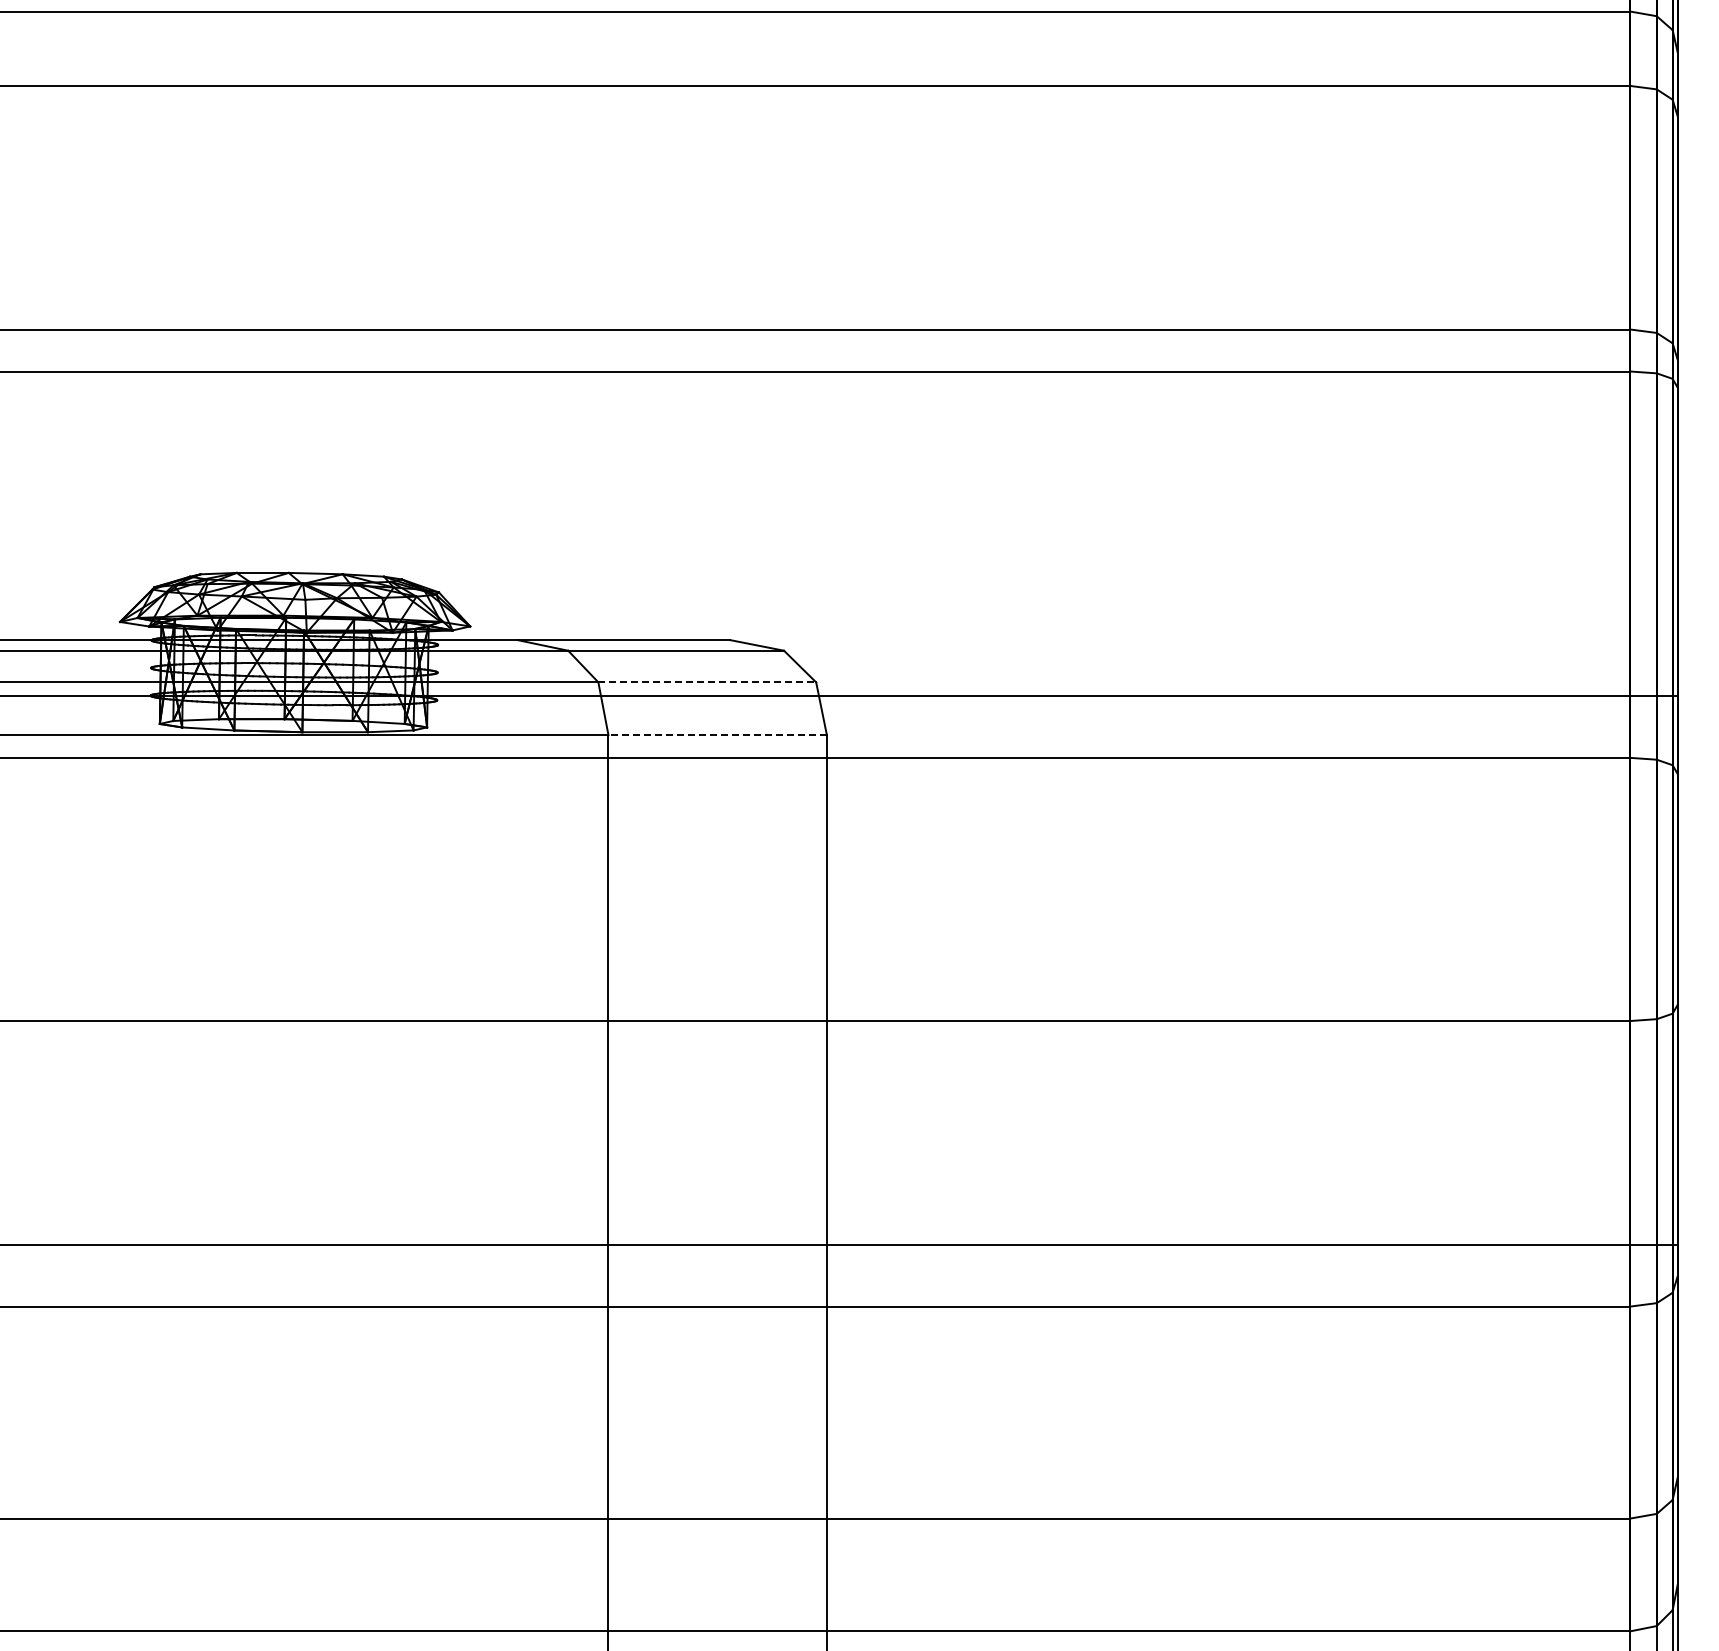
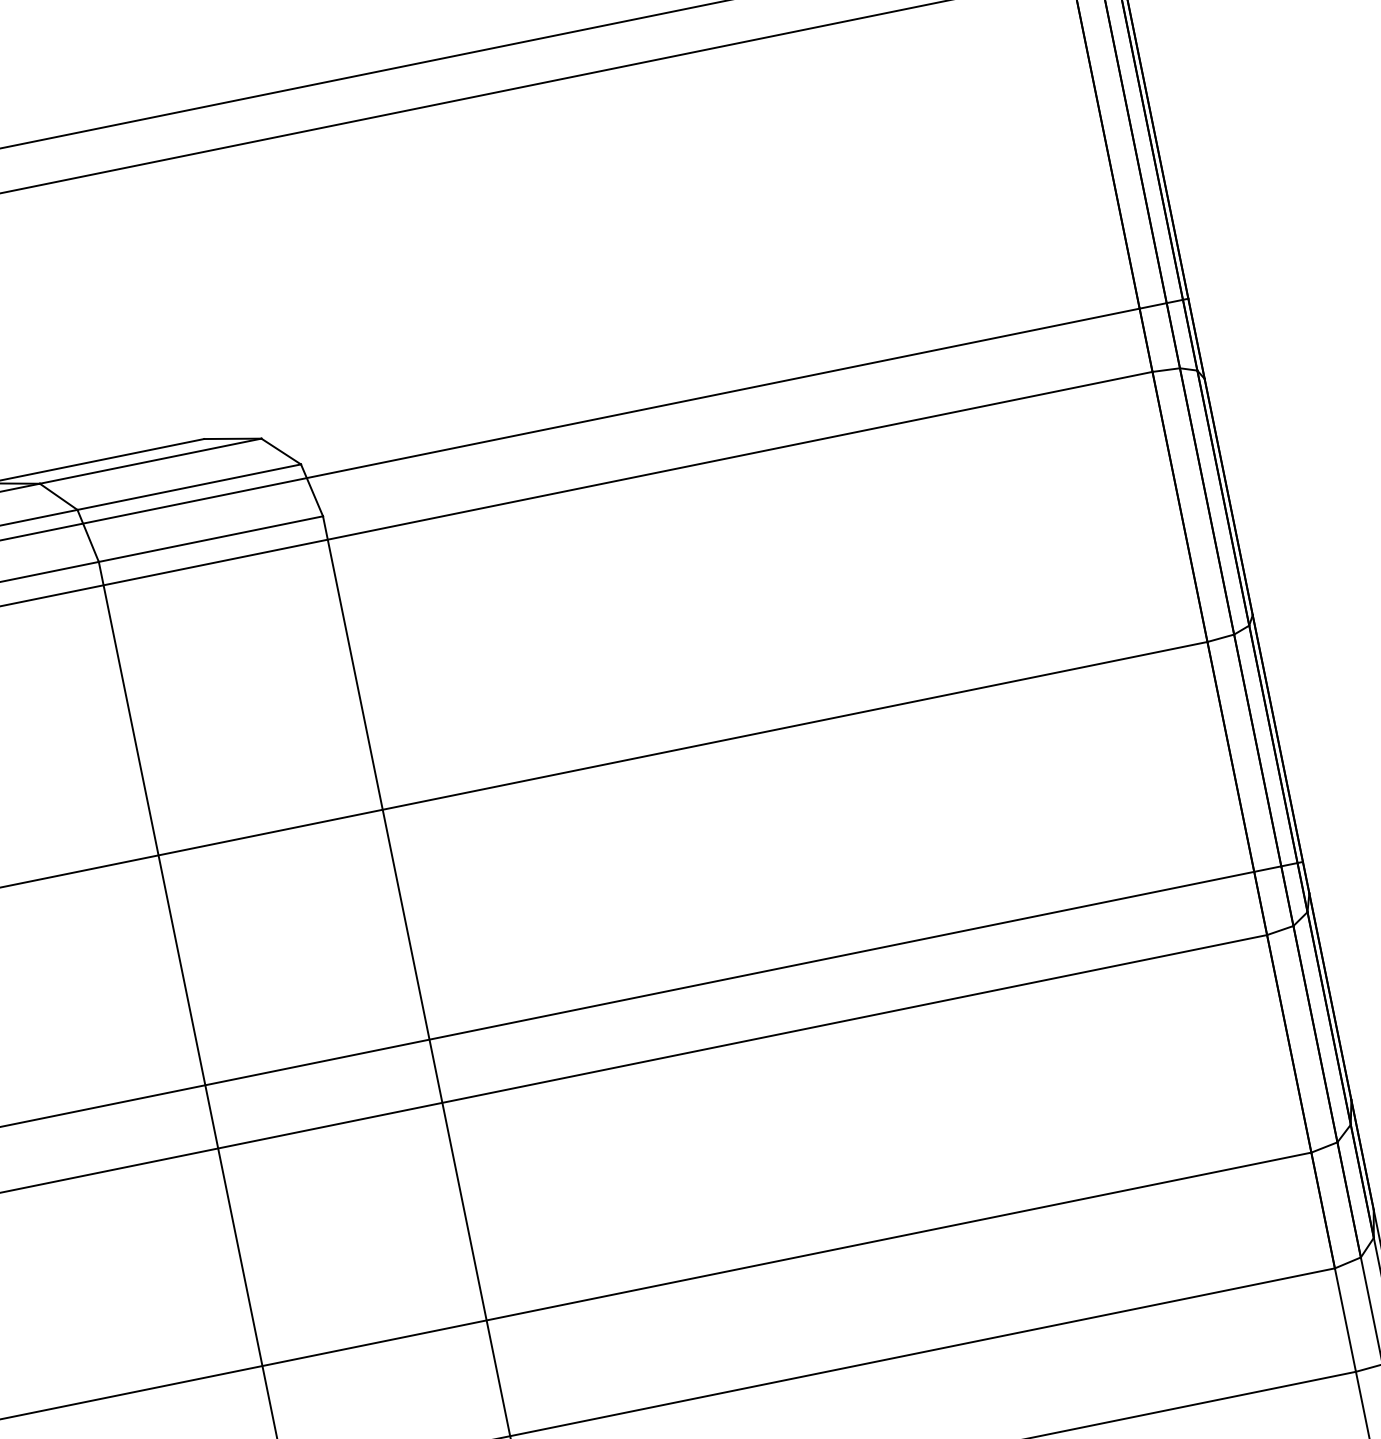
line: (707, 682) -> (189, 487), dashed -> solid
line: (717, 735) -> (210, 539), dashed -> solid

